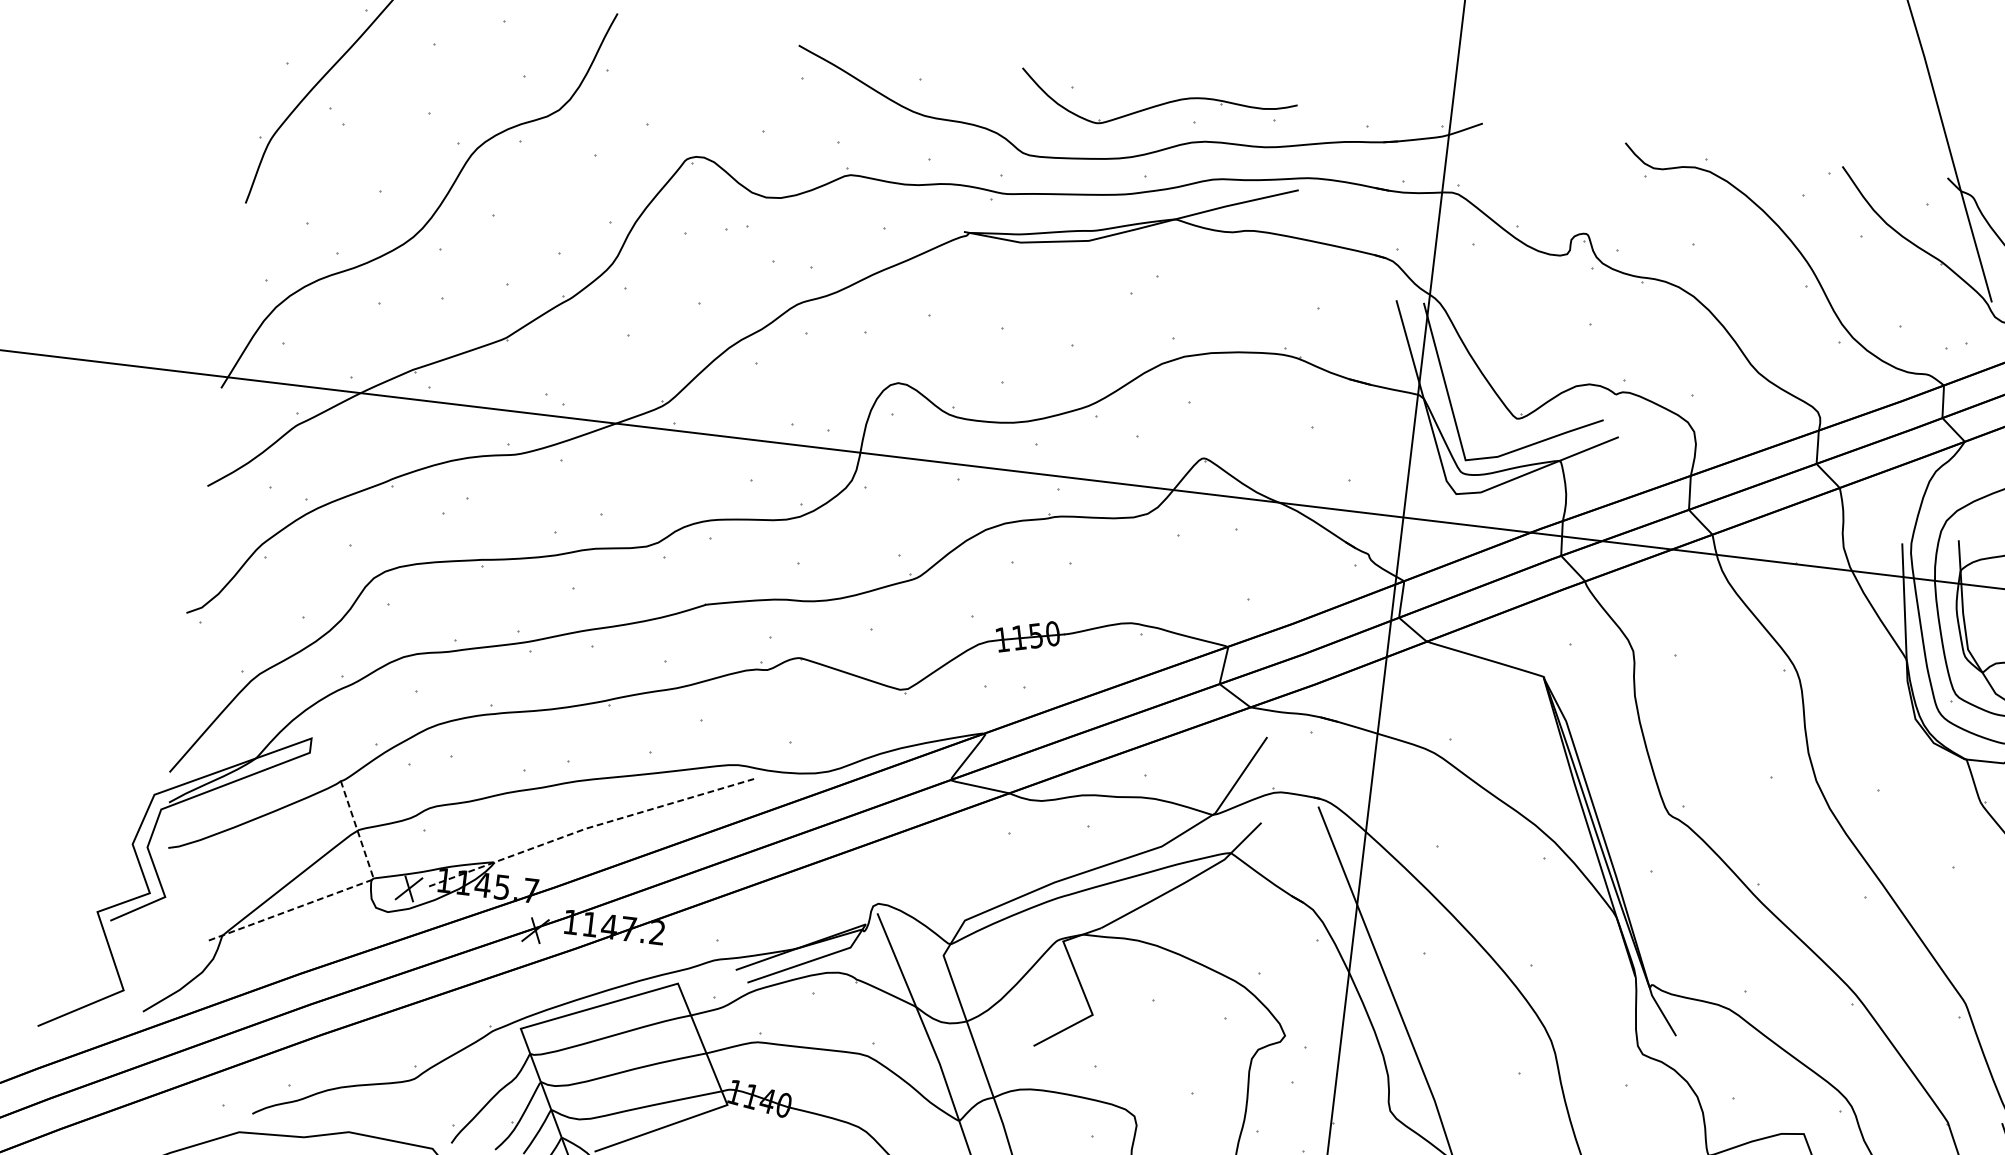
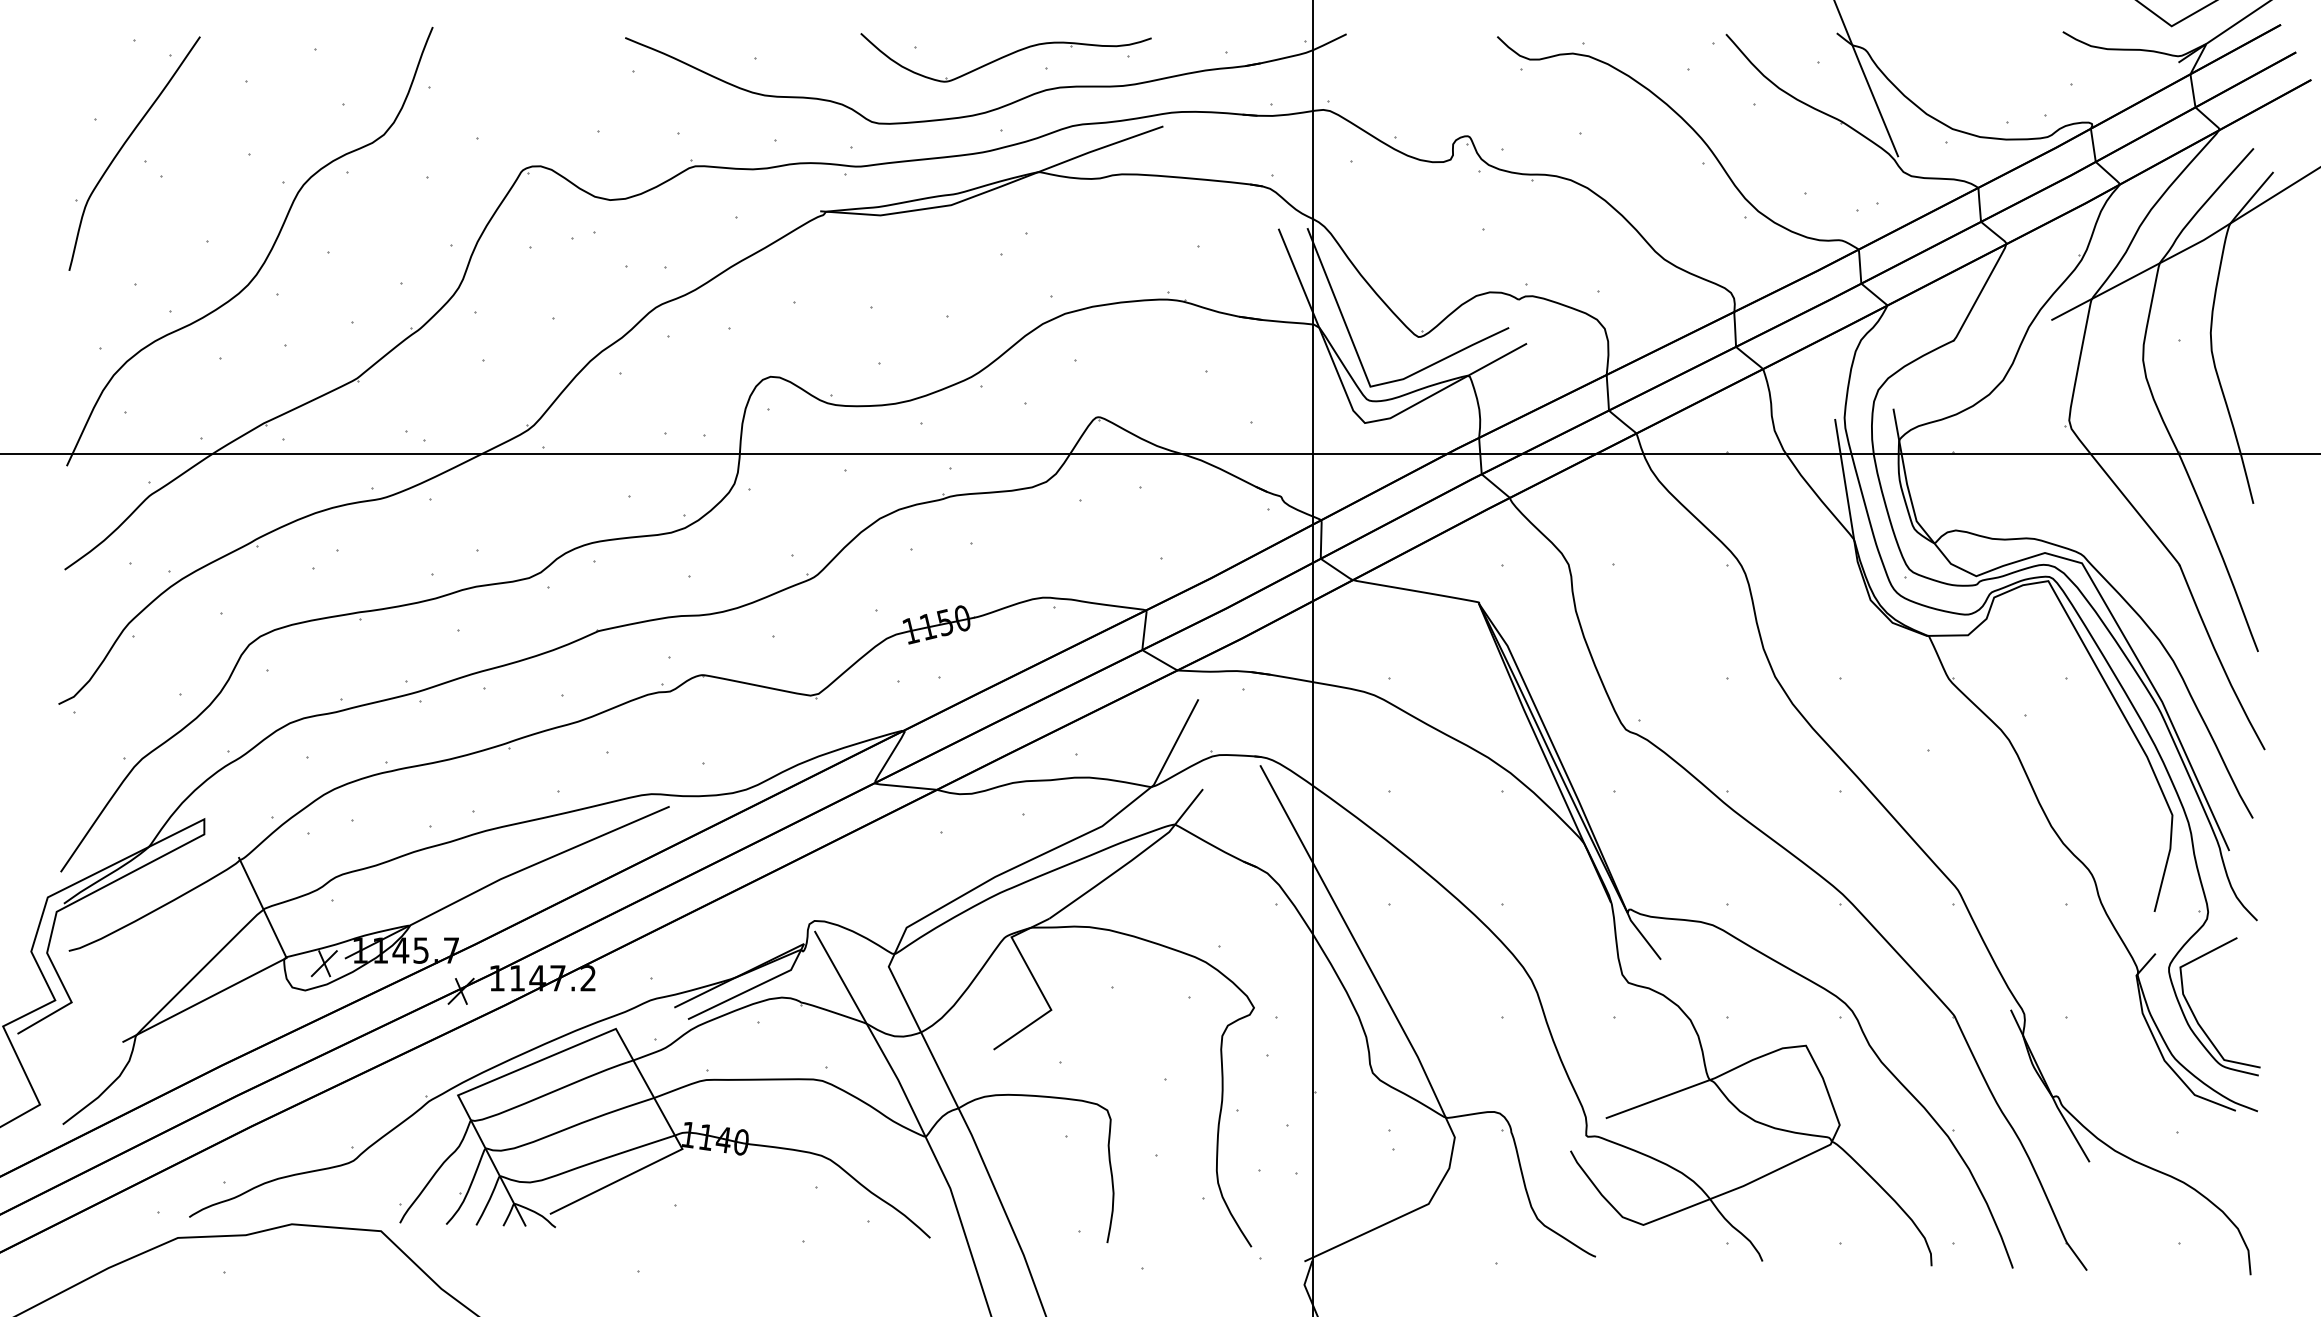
line: (589, 827) -> (504, 877), dashed -> solid
line: (341, 891) -> (254, 974), dashed -> solid

